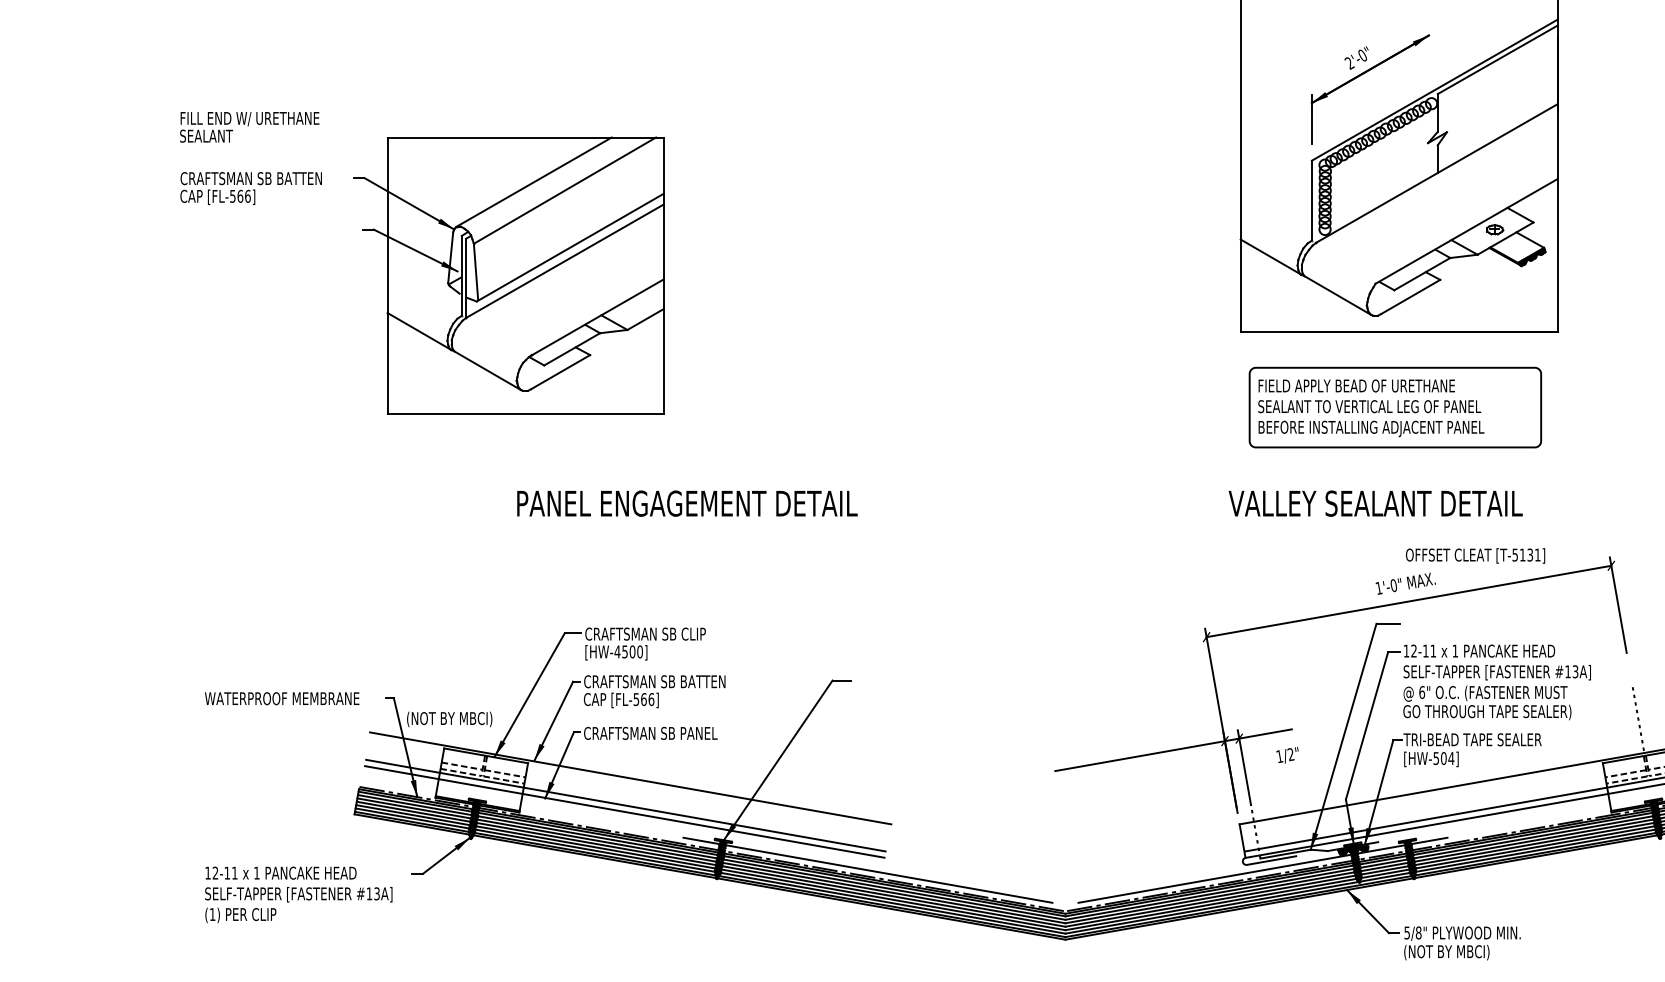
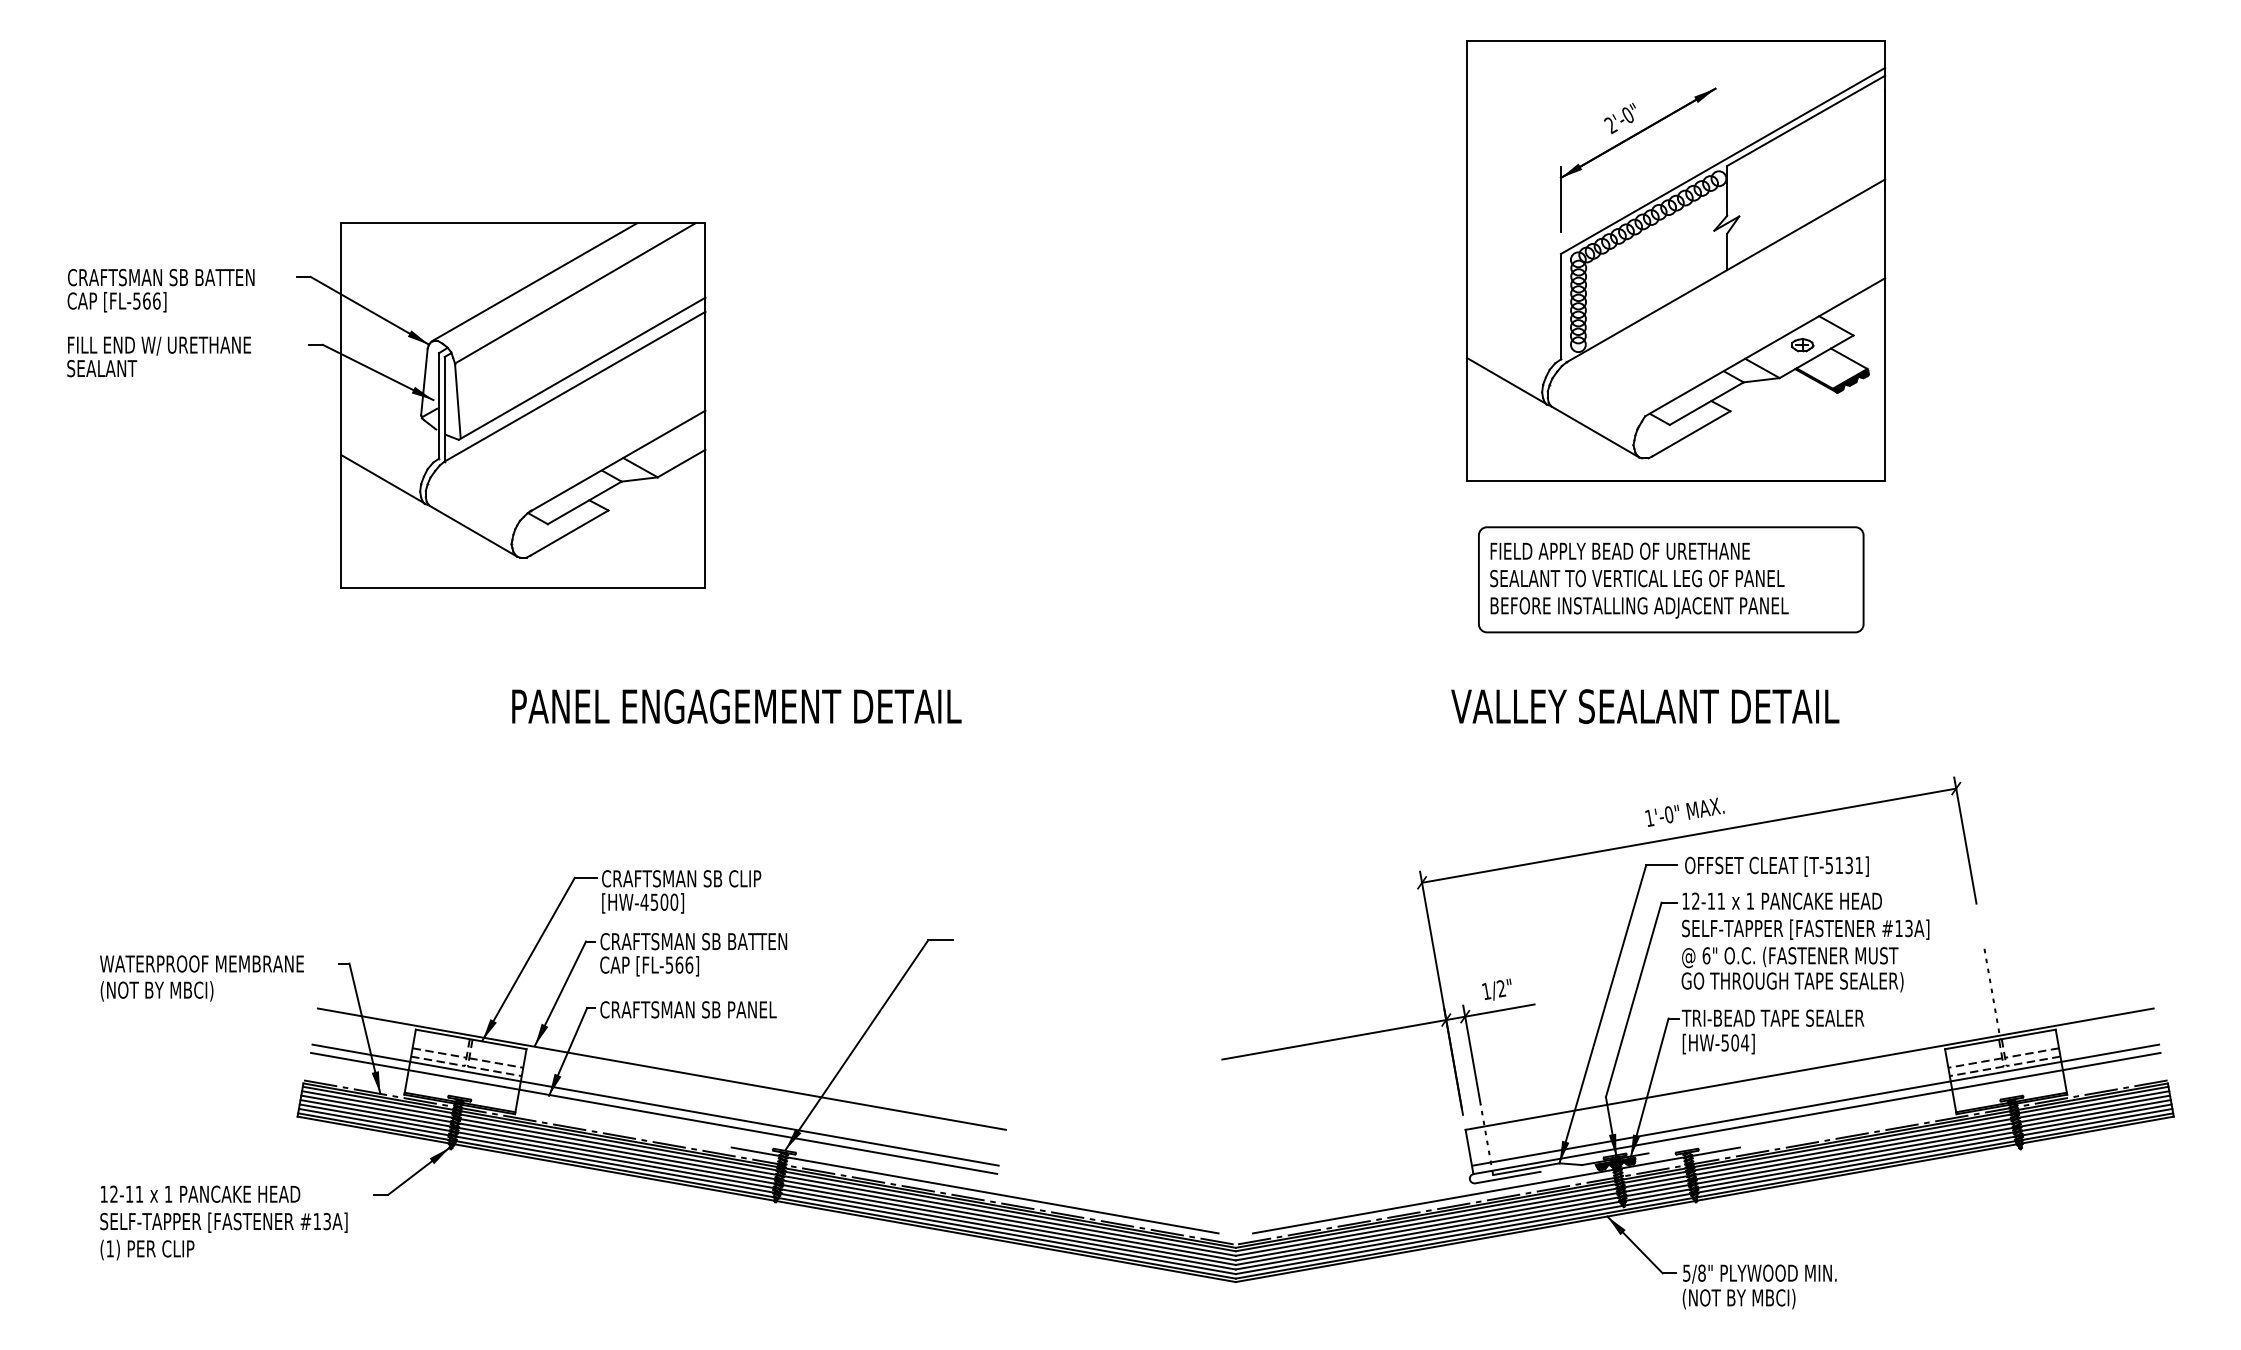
text: (249, 127) -> (159, 356), moved
text: (1475, 555) -> (1776, 866), moved
text: (449, 719) -> (156, 991), moved
text: (1287, 755) -> (1496, 989), moved

